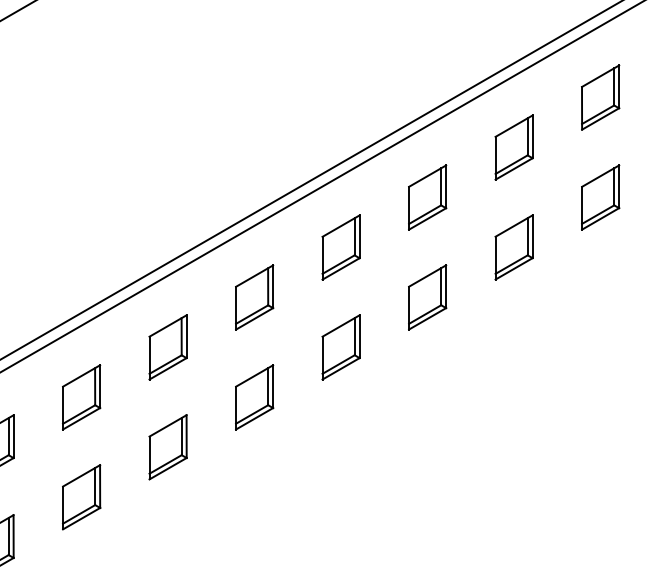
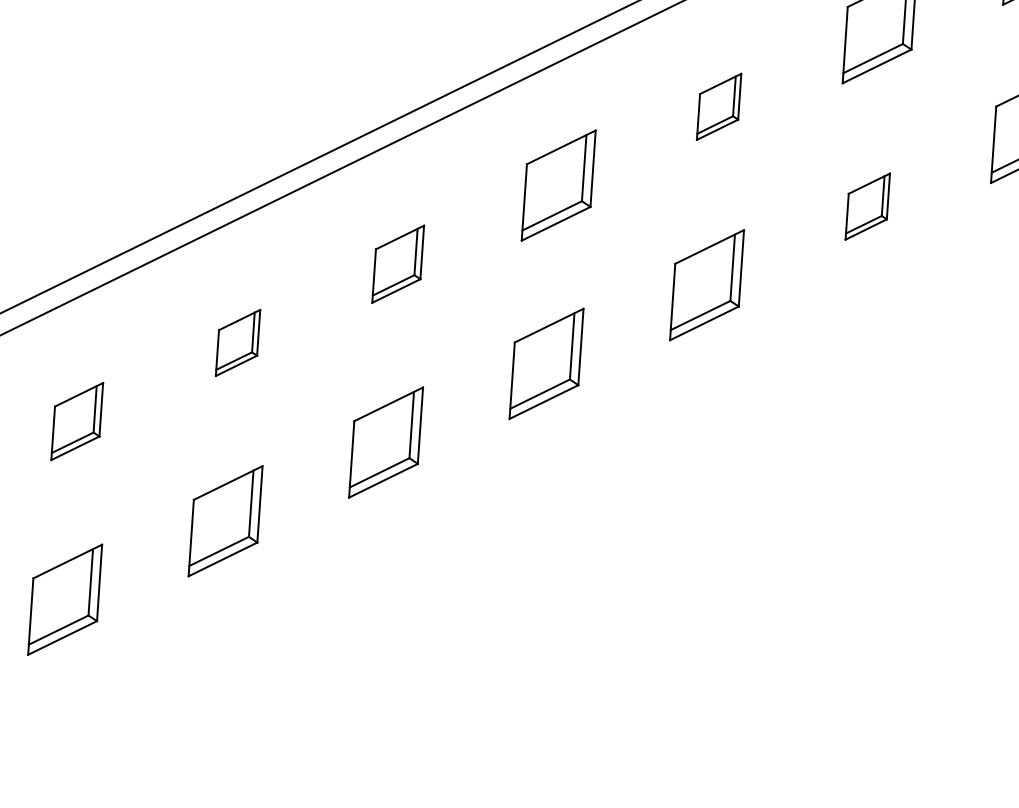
part: (513, 147) -> (718, 106), size x0.6
part: (600, 197) -> (867, 206), size x0.6
part: (340, 247) -> (397, 264), size x0.7
part: (254, 297) -> (237, 342), size x0.6
part: (167, 347) -> (76, 421), size x0.7

